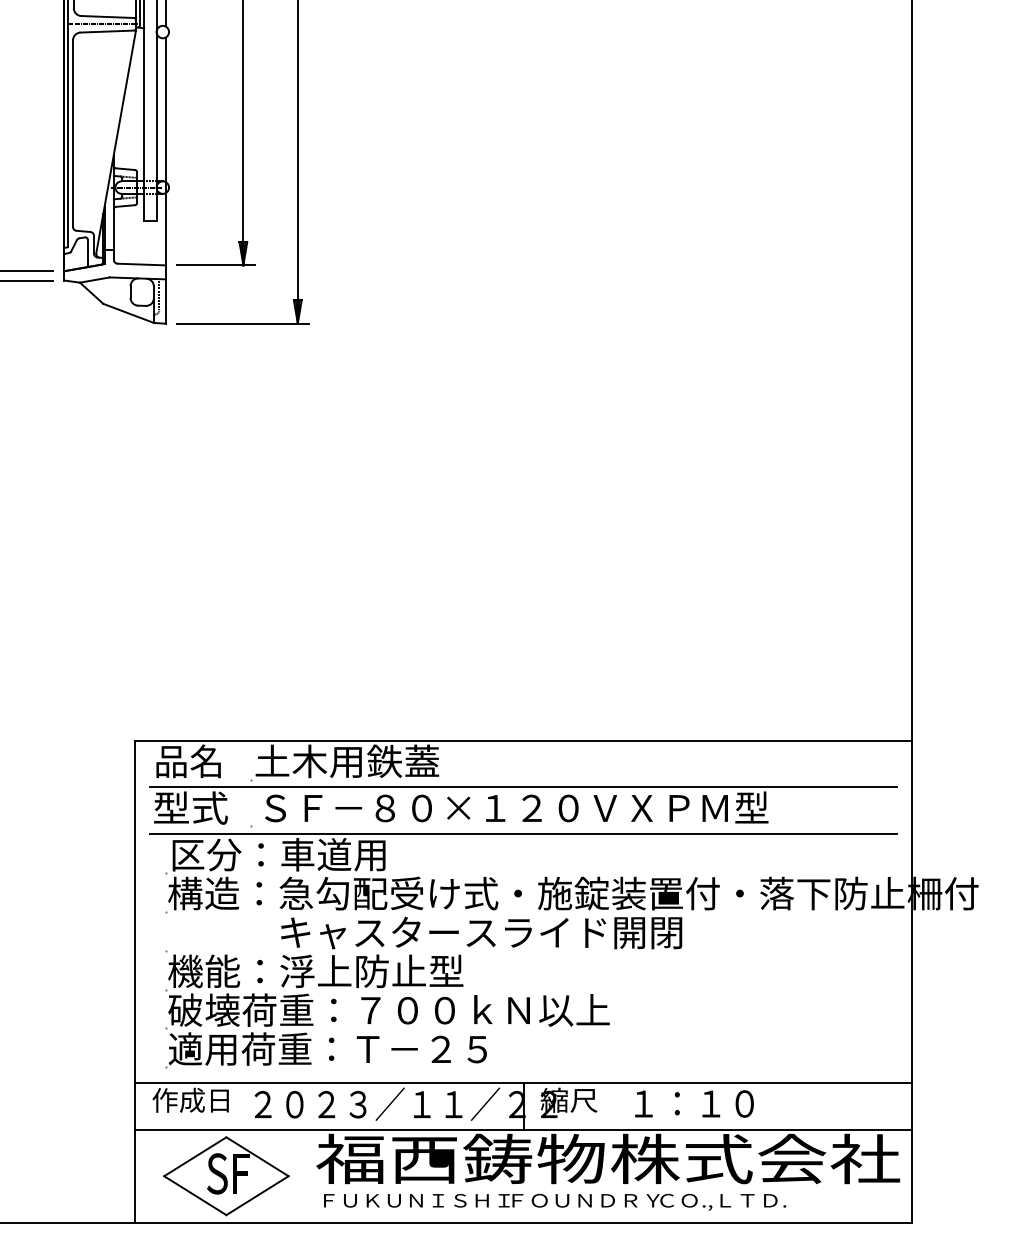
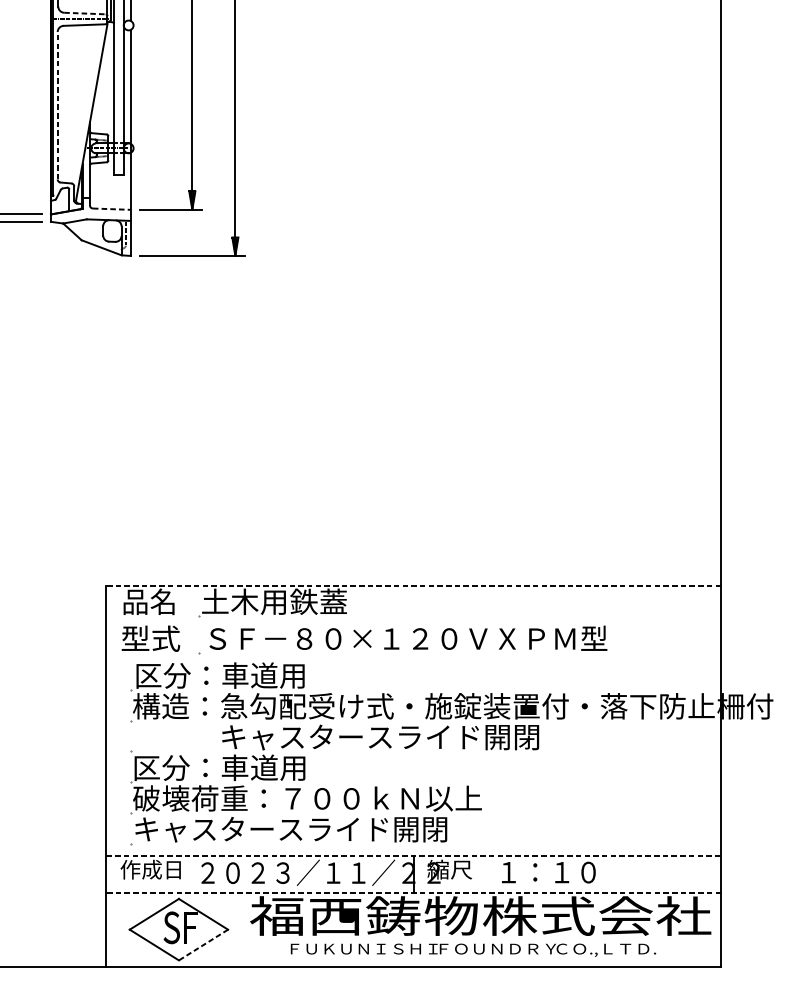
line: (108, 17) -> (85, 13), solid -> dashed
line: (73, 133) -> (58, 105), solid -> dashed
line: (141, 264) -> (111, 209), solid -> dashed
line: (523, 740) -> (413, 585), solid -> dashed
line: (523, 787) -> (413, 622), removed
line: (523, 834) -> (413, 659), removed
text: (315, 971) -> (249, 767), 機能：浮上防止型 -> 区分：車道用
text: (367, 1048) -> (290, 828), 適用荷重：Ｔ－２５ -> キャスタースライド開閉
line: (523, 1082) -> (413, 855), solid -> dashed
line: (523, 1129) -> (413, 892), solid -> dashed
line: (257, 1195) -> (203, 944), solid -> dashed
text: (555, 1201) -> (473, 949), moved

